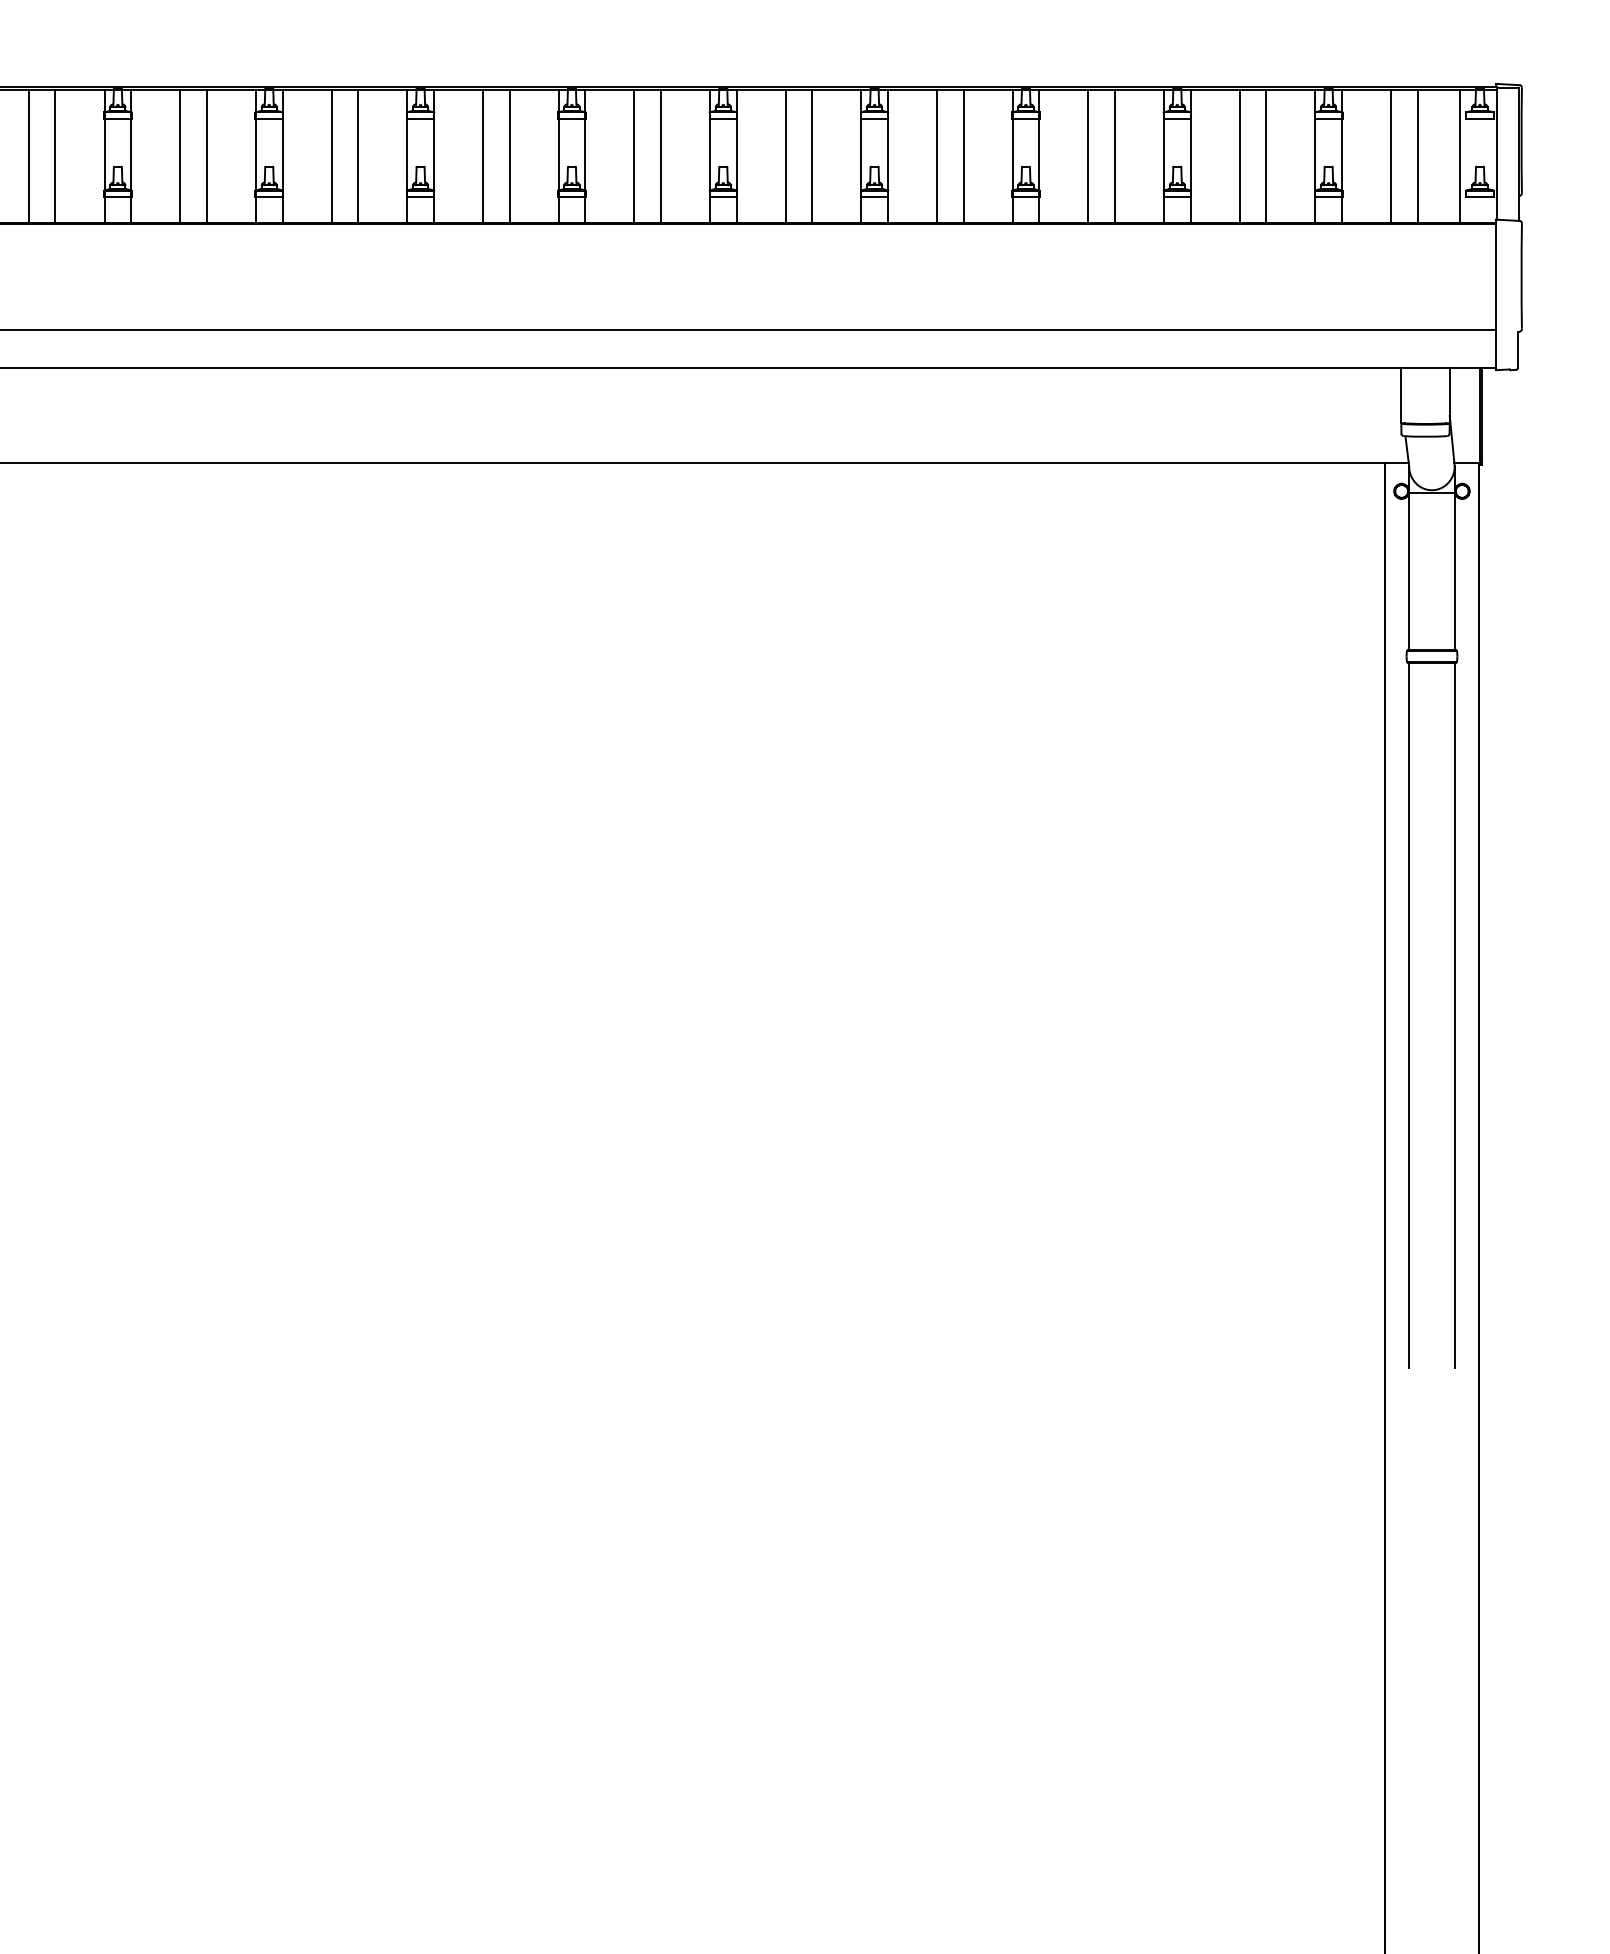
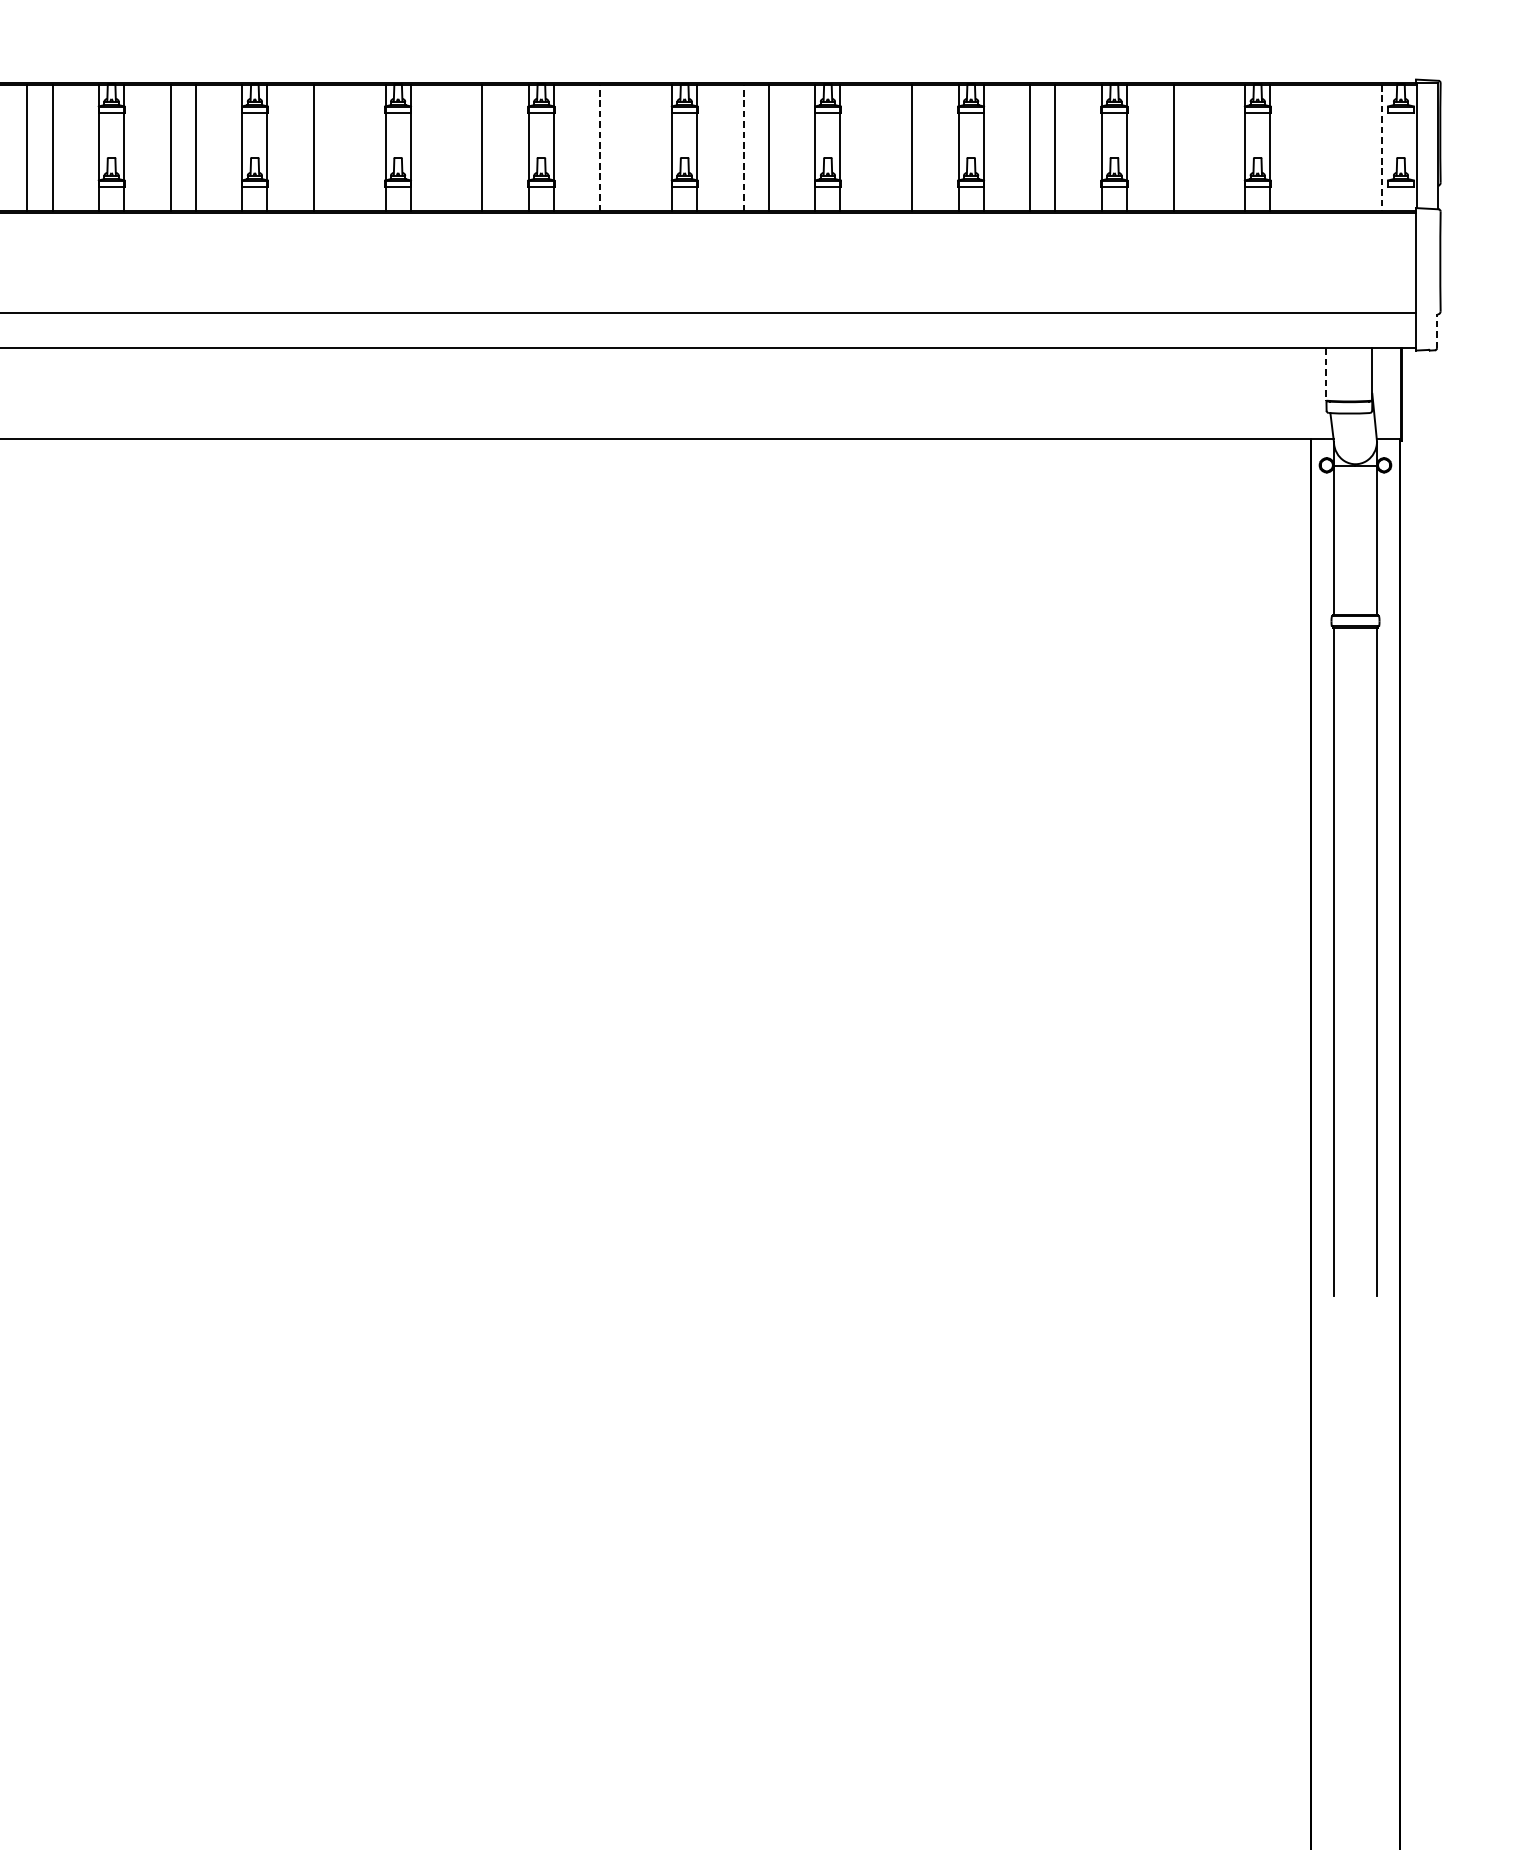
line: (358, 155) -> (339, 147), removed
line: (483, 155) -> (457, 147), removed
line: (660, 155) -> (625, 147), removed
line: (937, 155) -> (887, 147), removed
line: (1266, 155) -> (1198, 147), removed
line: (1391, 155) -> (1317, 147), removed
line: (1417, 155) -> (1341, 147), removed
line: (634, 156) -> (600, 148), solid -> dashed
line: (785, 156) -> (743, 148), solid -> dashed
line: (1459, 156) -> (1381, 148), solid -> dashed
line: (1518, 349) -> (1437, 331), solid -> dashed
line: (1401, 395) -> (1326, 374), solid -> dashed

